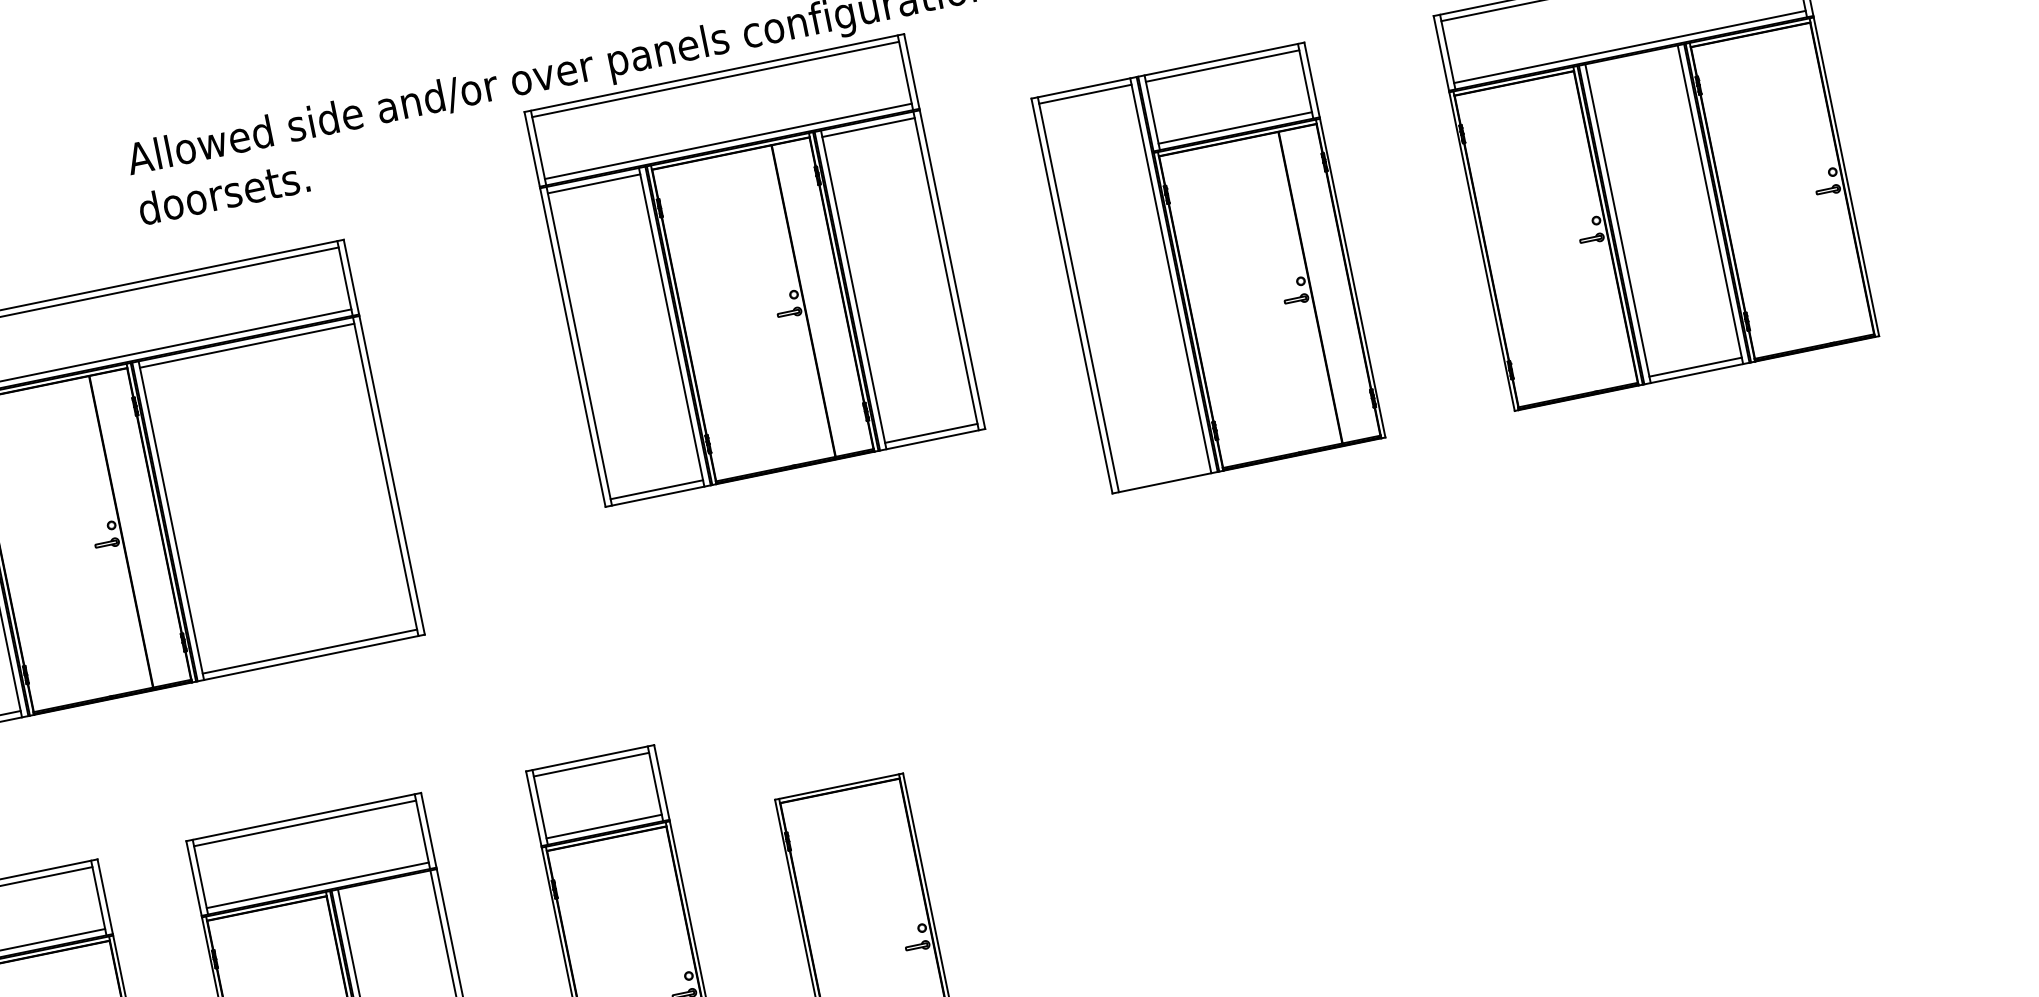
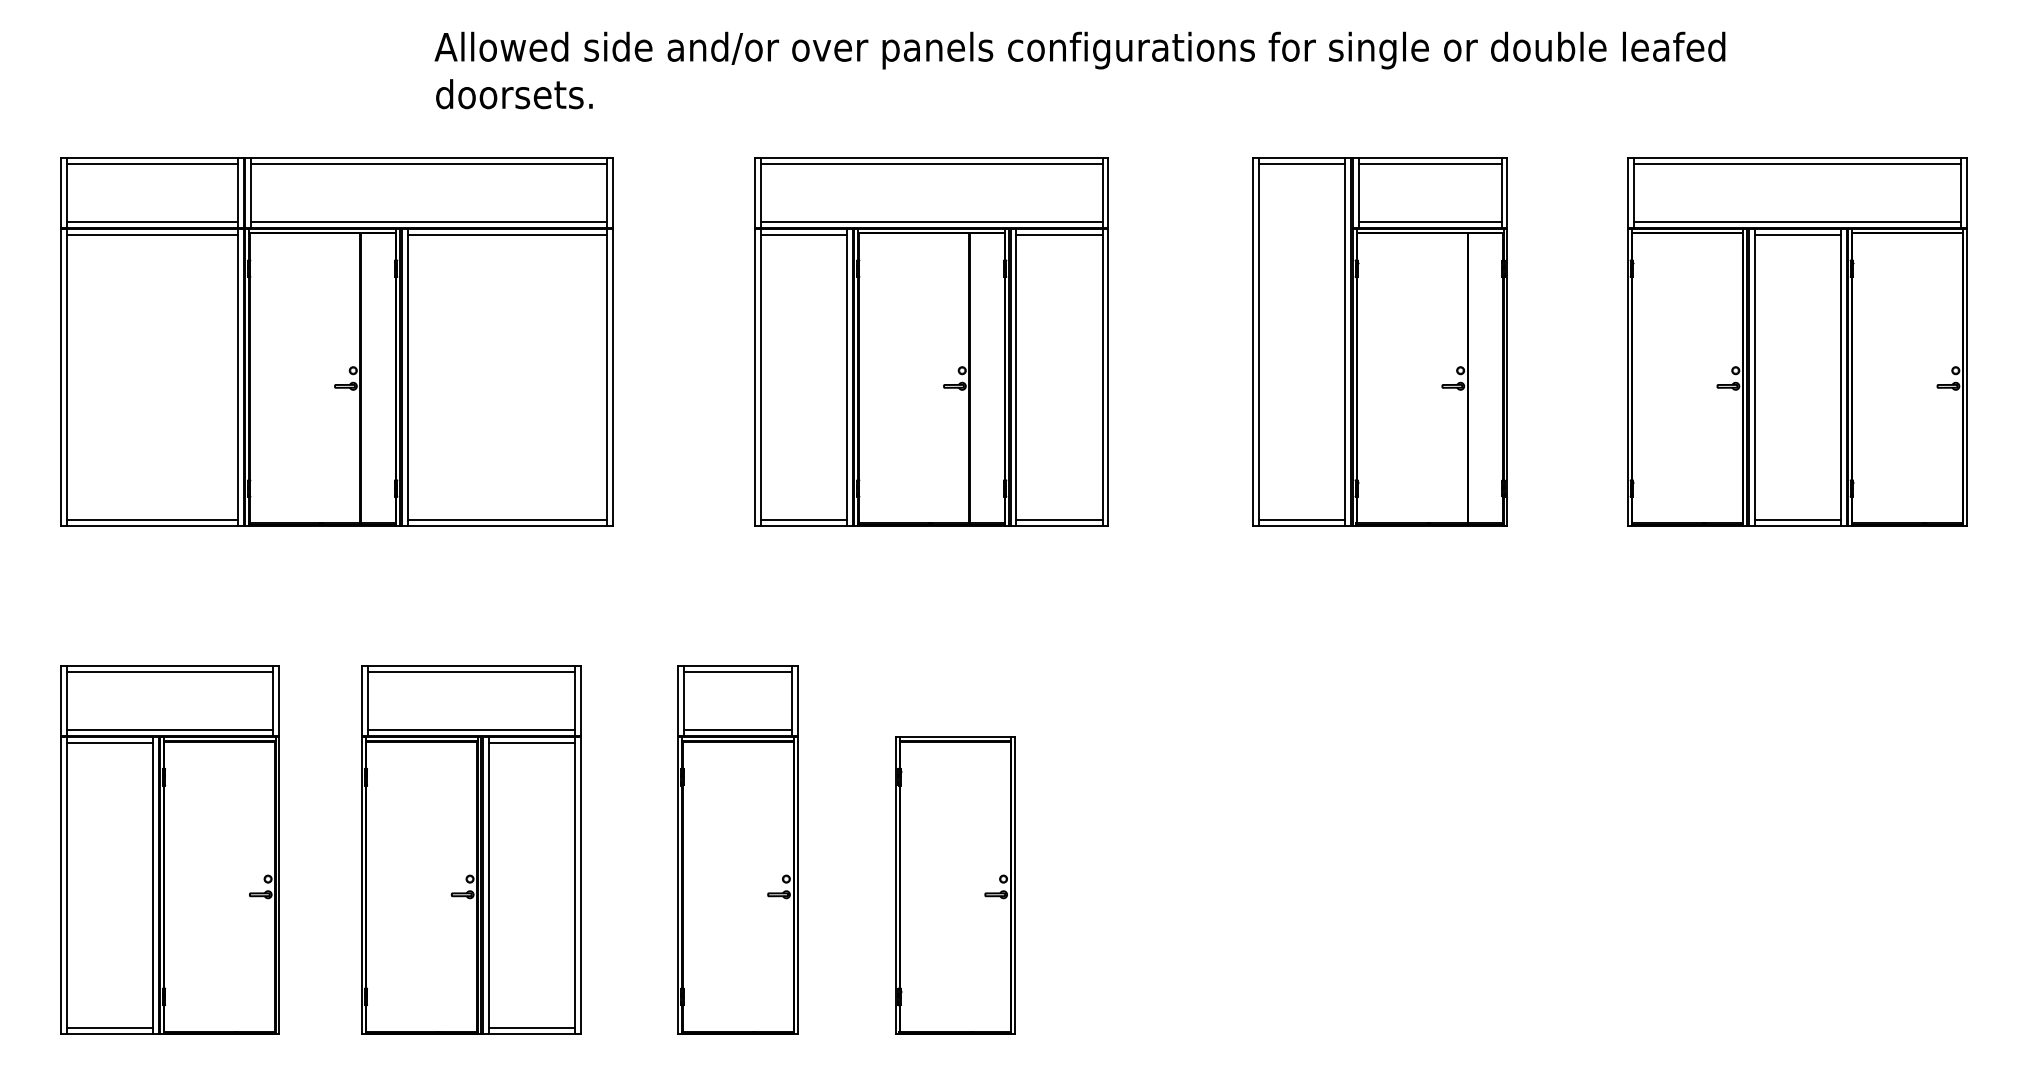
line: (1632, 61) -> (1797, 235), added
part: (754, 270) -> (931, 341), moved
line: (1163, 475) -> (1302, 519), added
line: (385, 886) -> (531, 743), added

